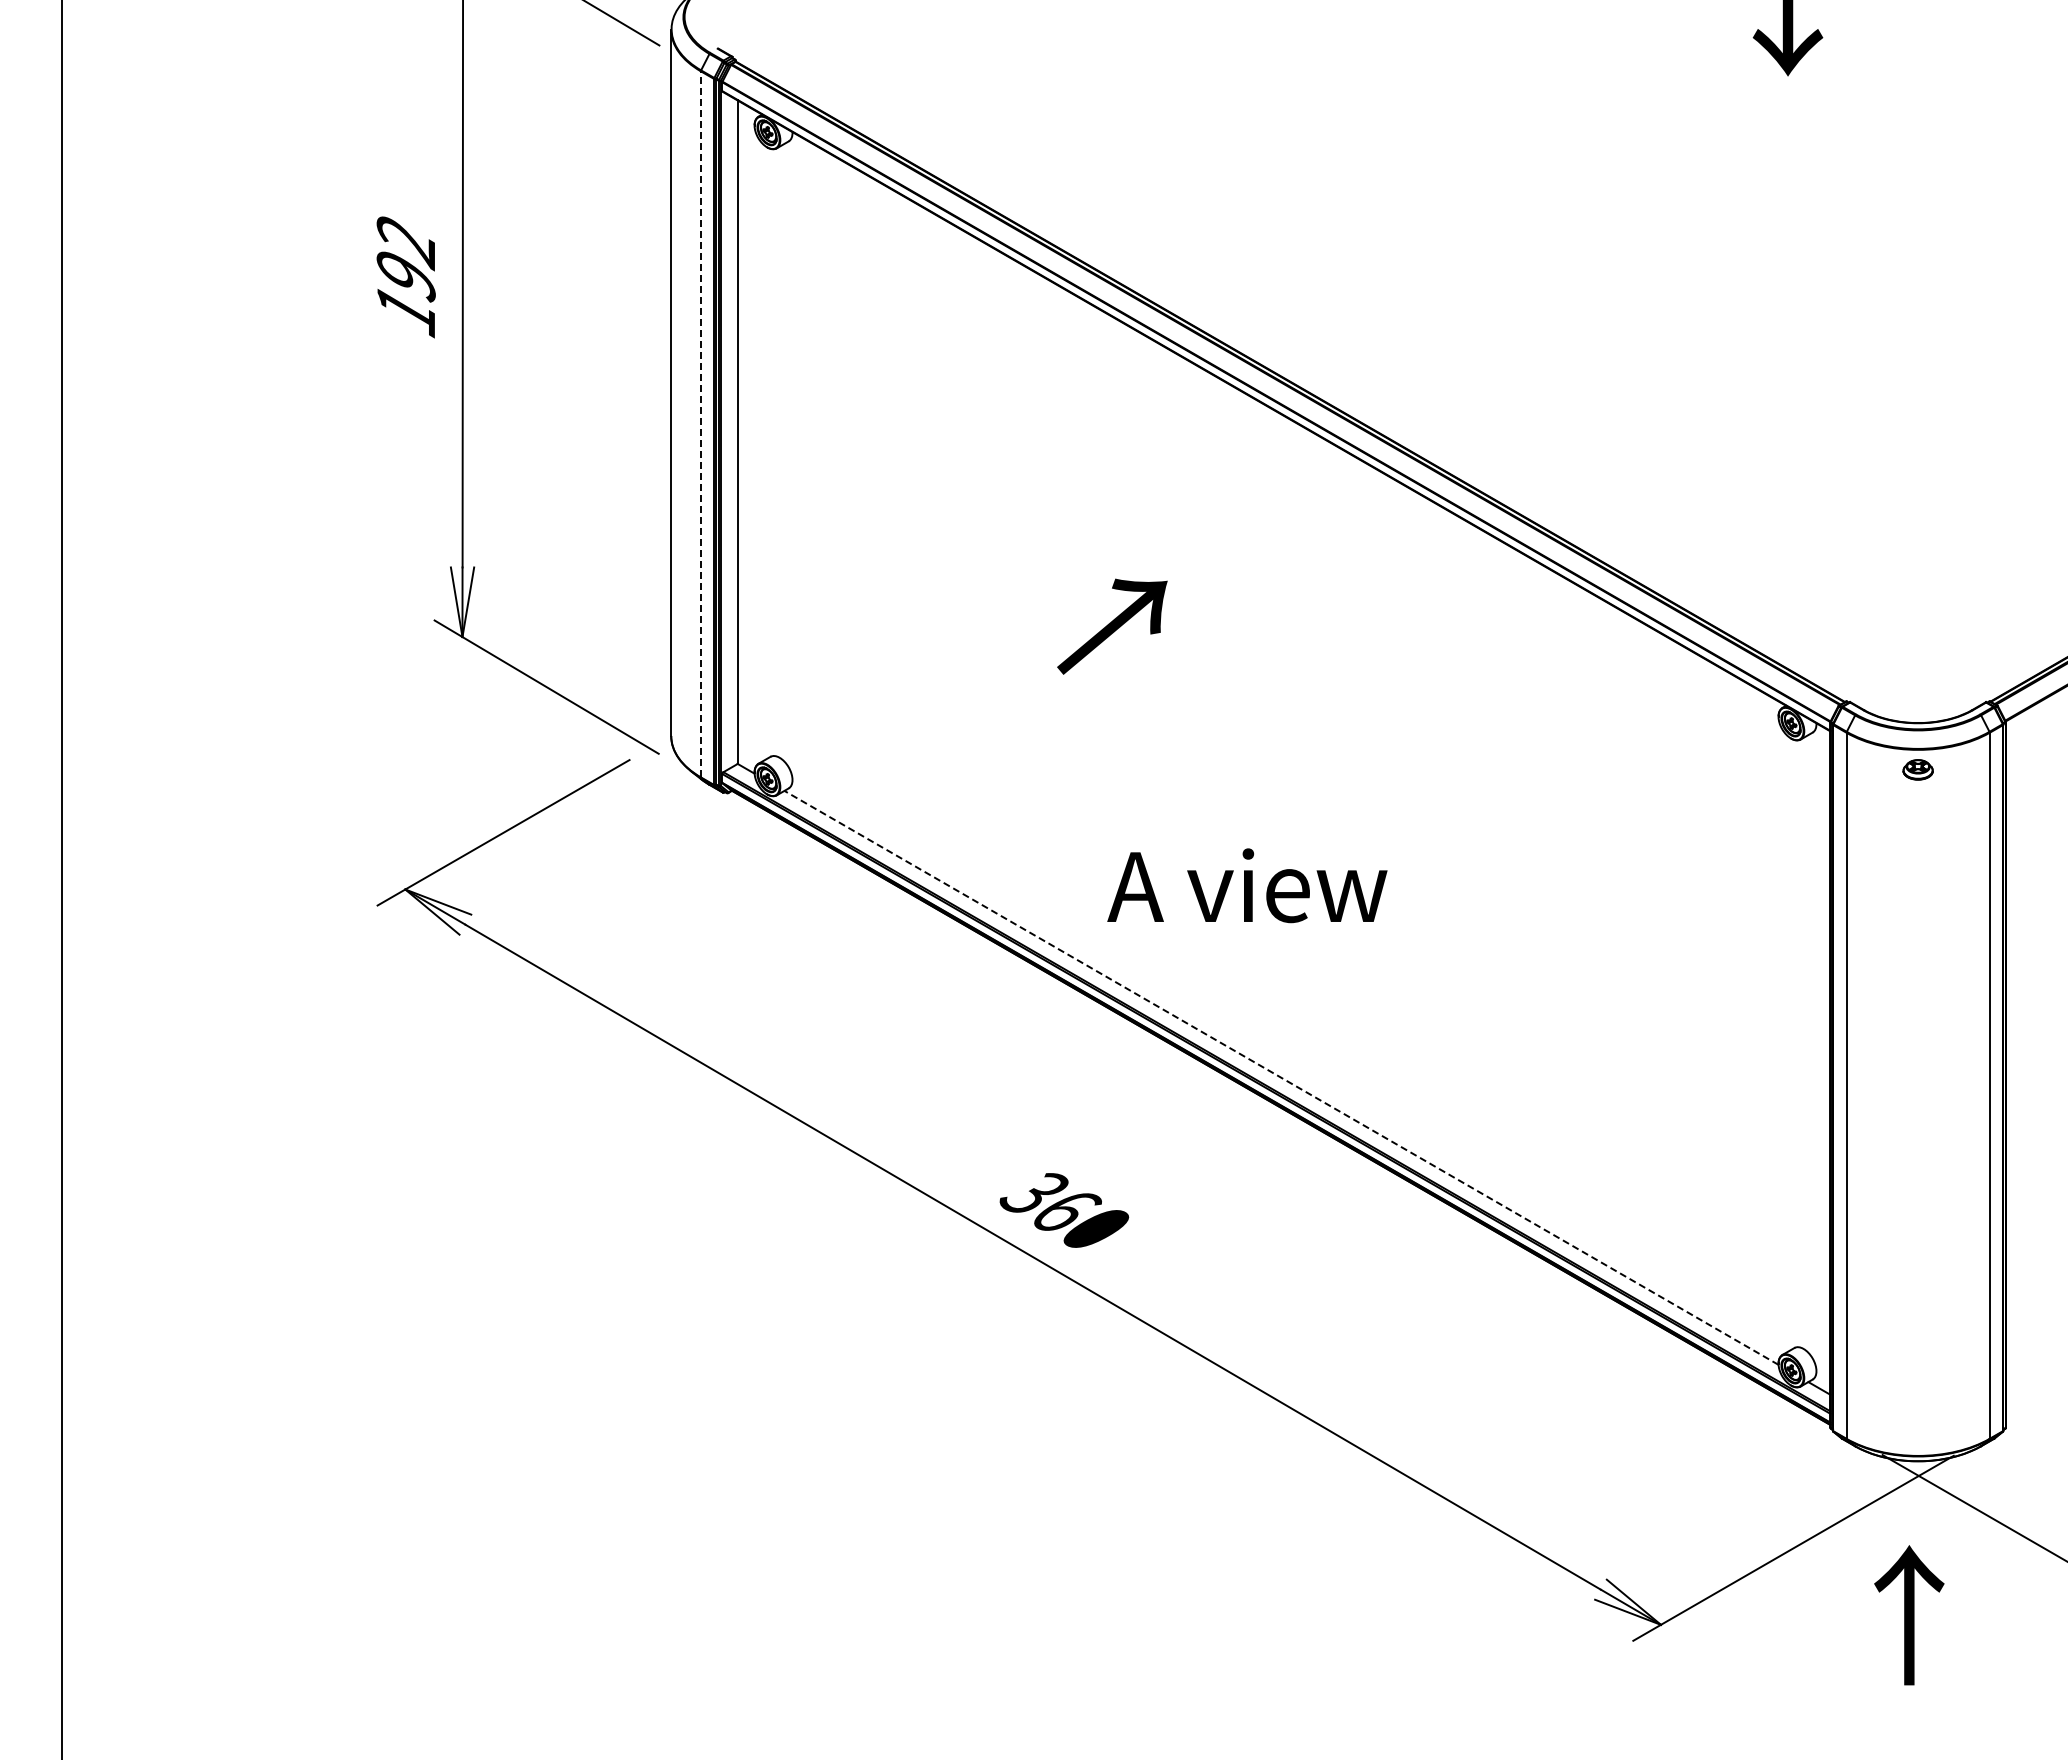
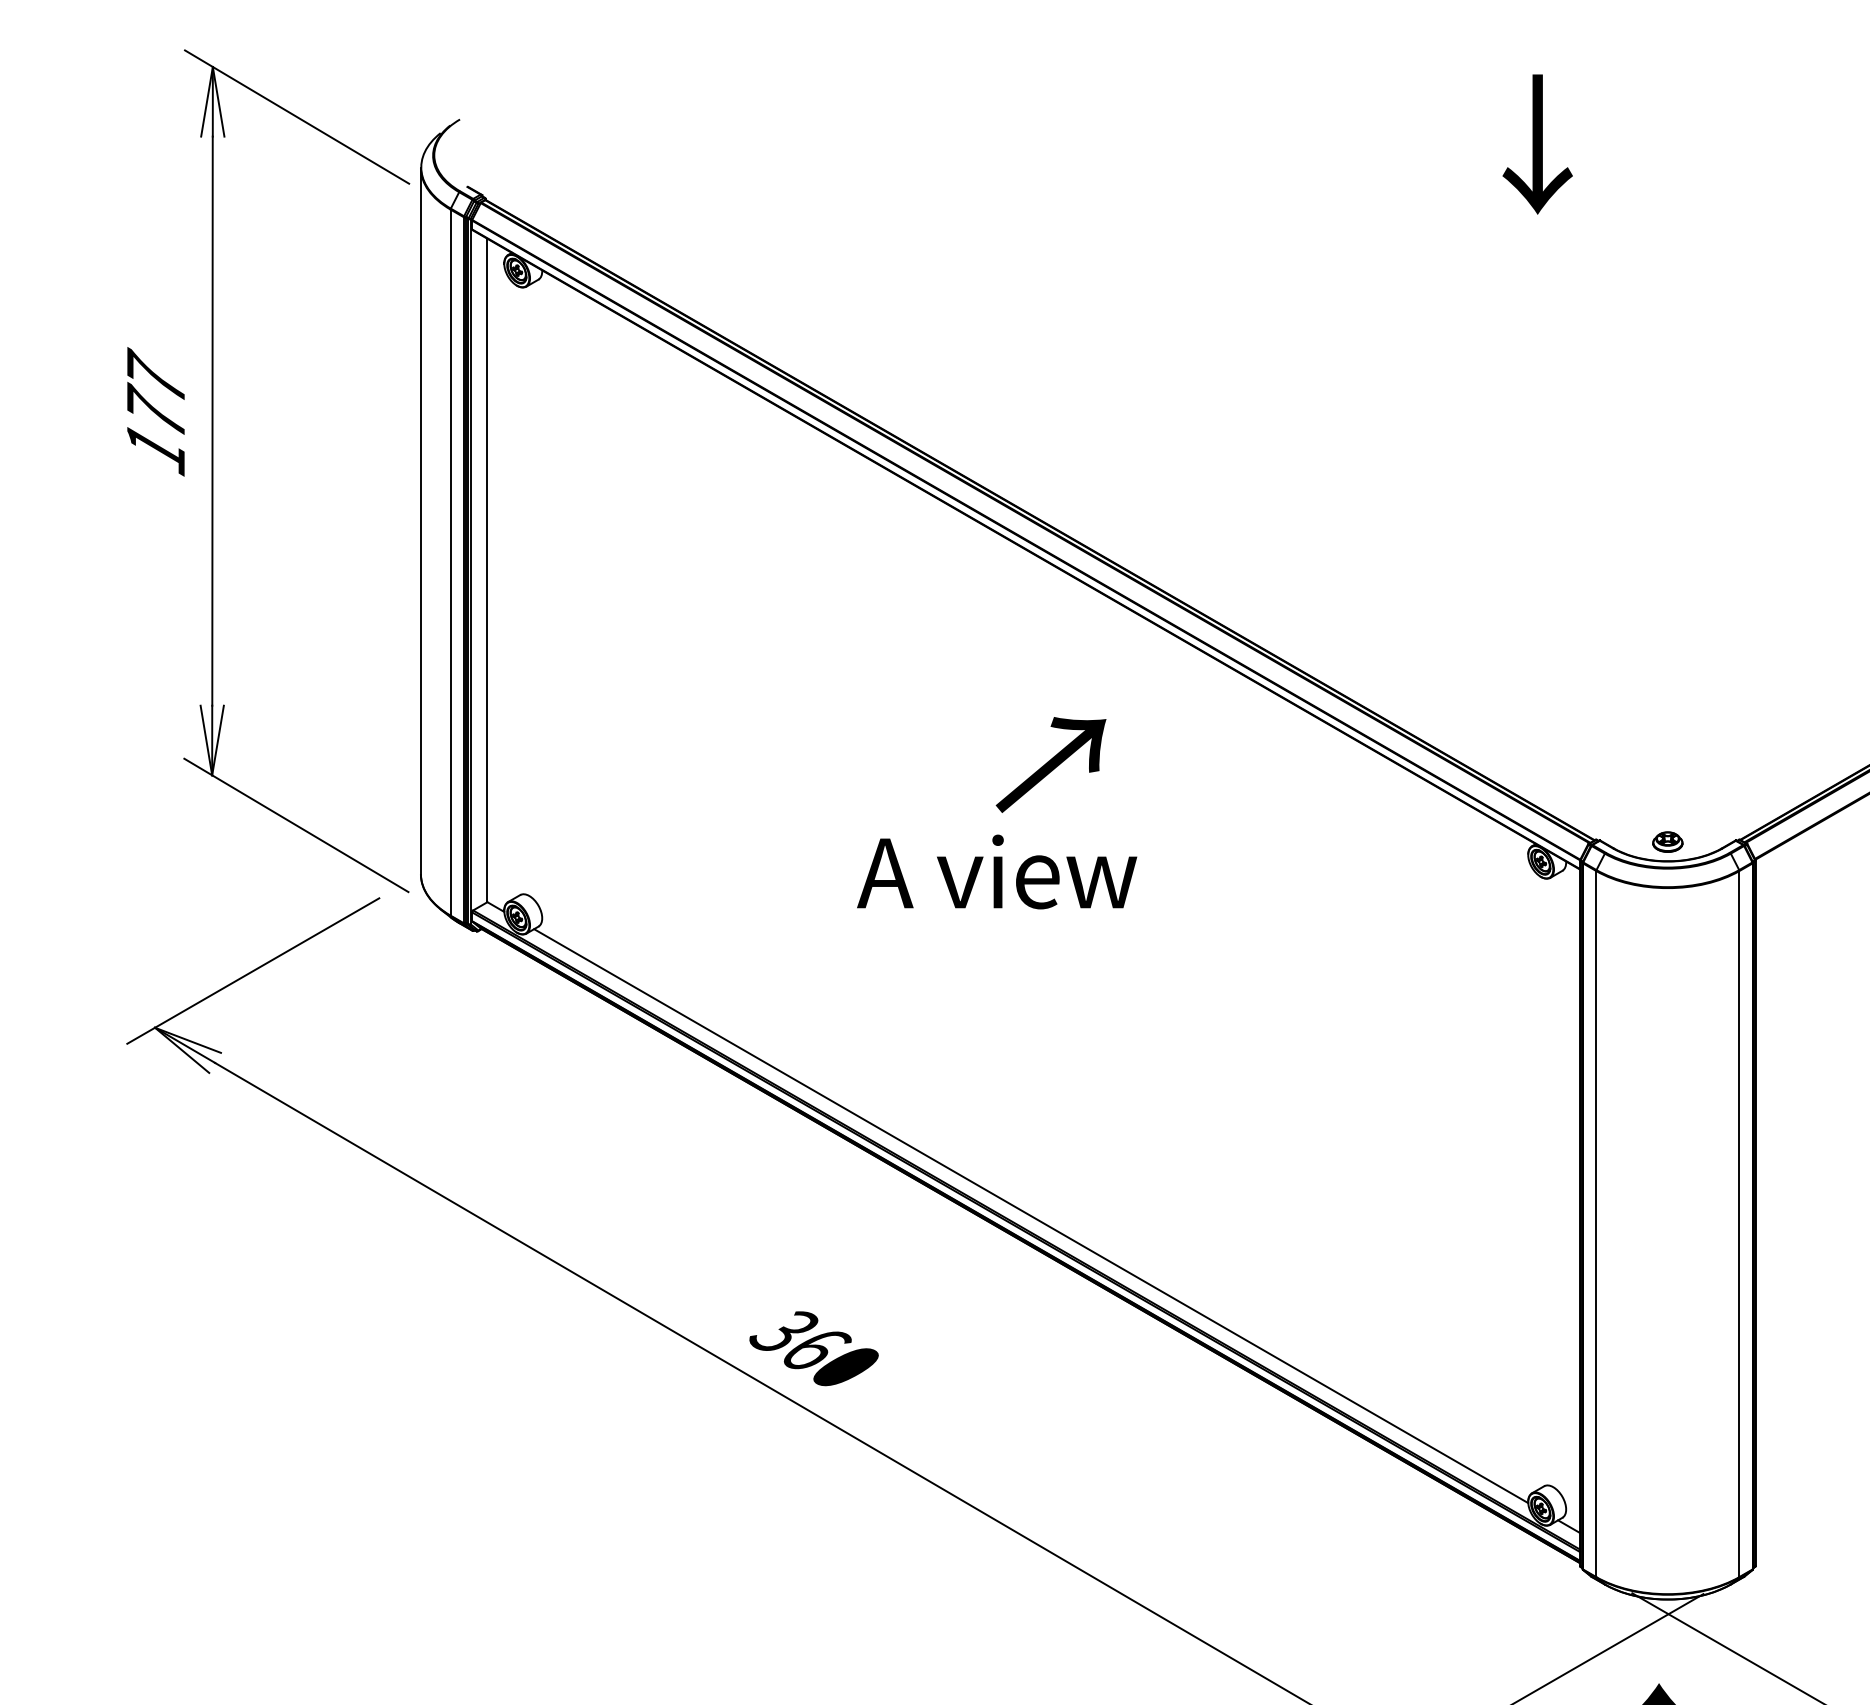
text: (405, 255) -> (155, 393), 192 -> 177
line: (700, 423) -> (450, 561), dashed -> solid
text: (1112, 626) -> (1051, 764), moved
part: (1917, 769) -> (1667, 841), moved
text: (1247, 885) -> (997, 871), moved
line: (1281, 1077) -> (1031, 1215), dashed -> solid

